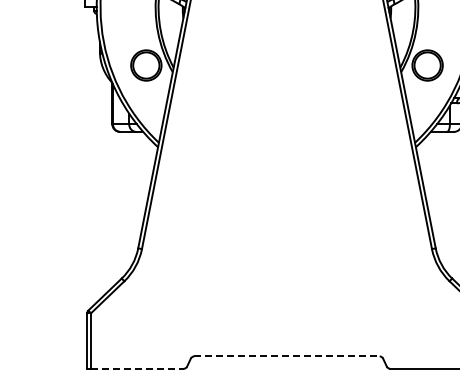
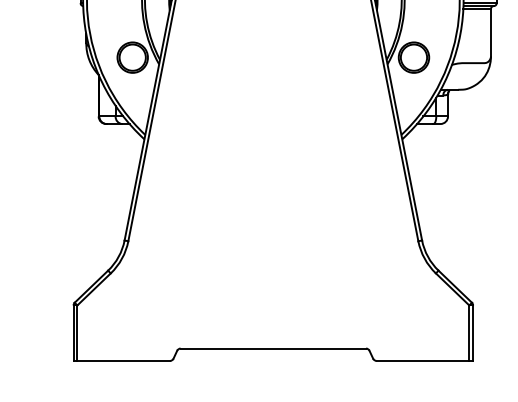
line: (287, 356) -> (273, 348), dashed -> solid
line: (138, 368) -> (124, 360), dashed -> solid

